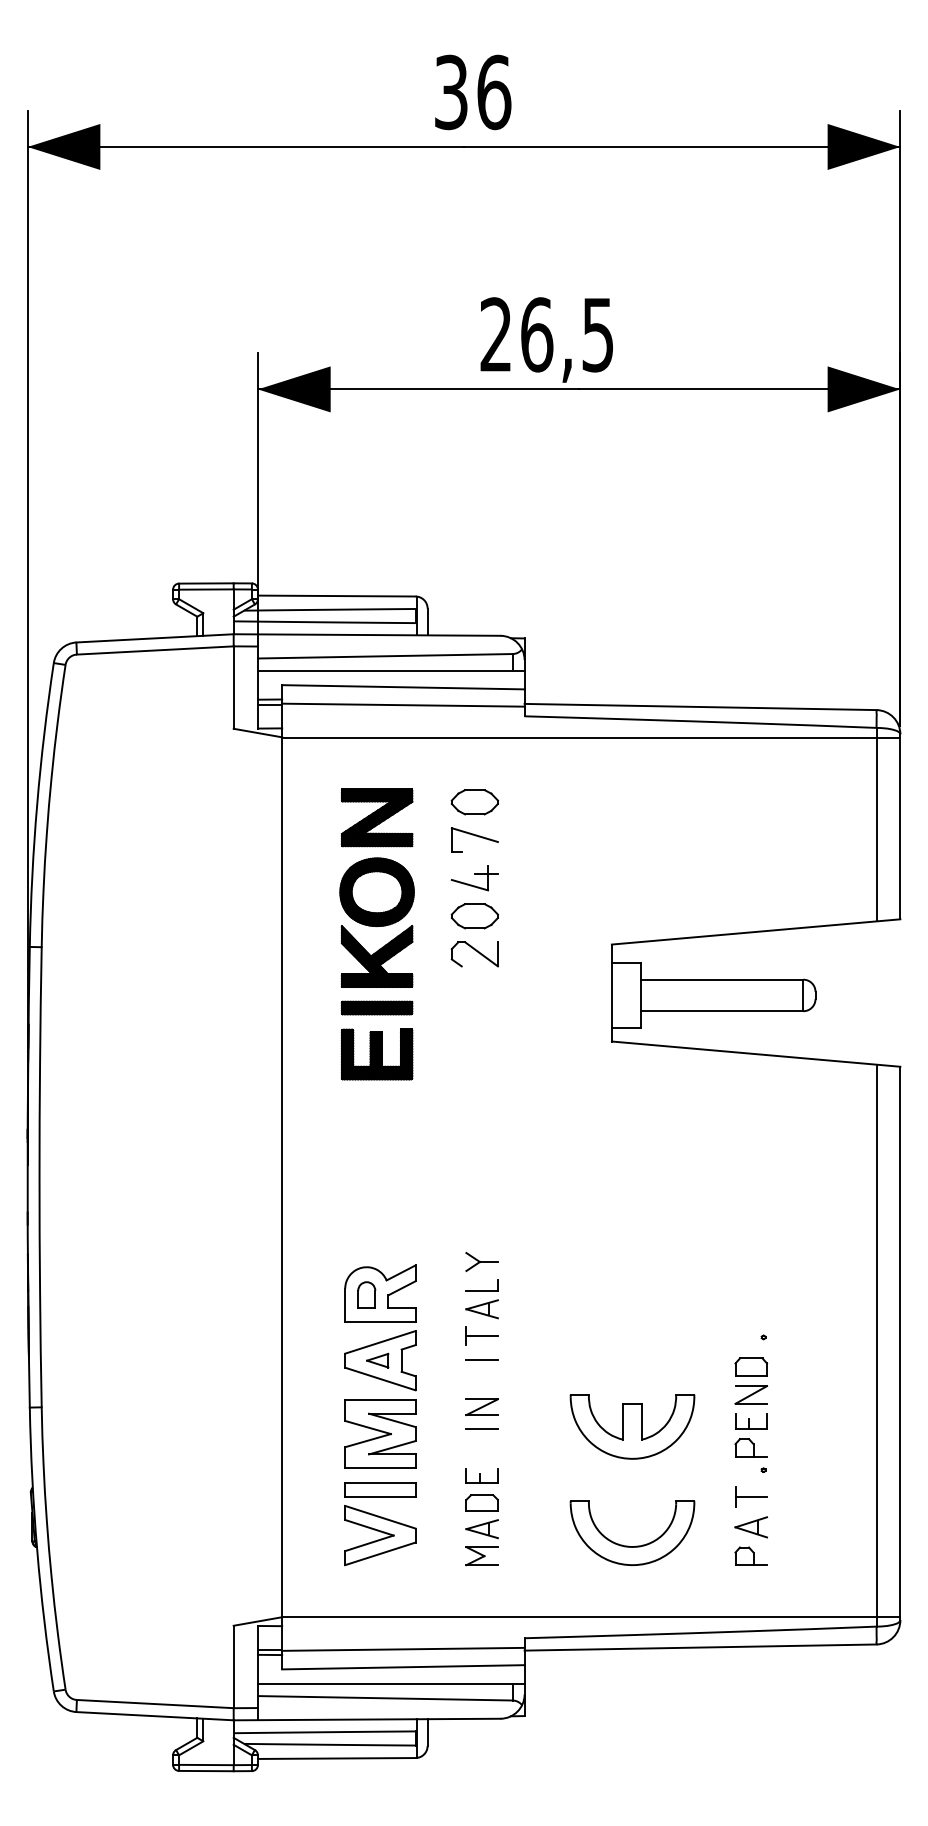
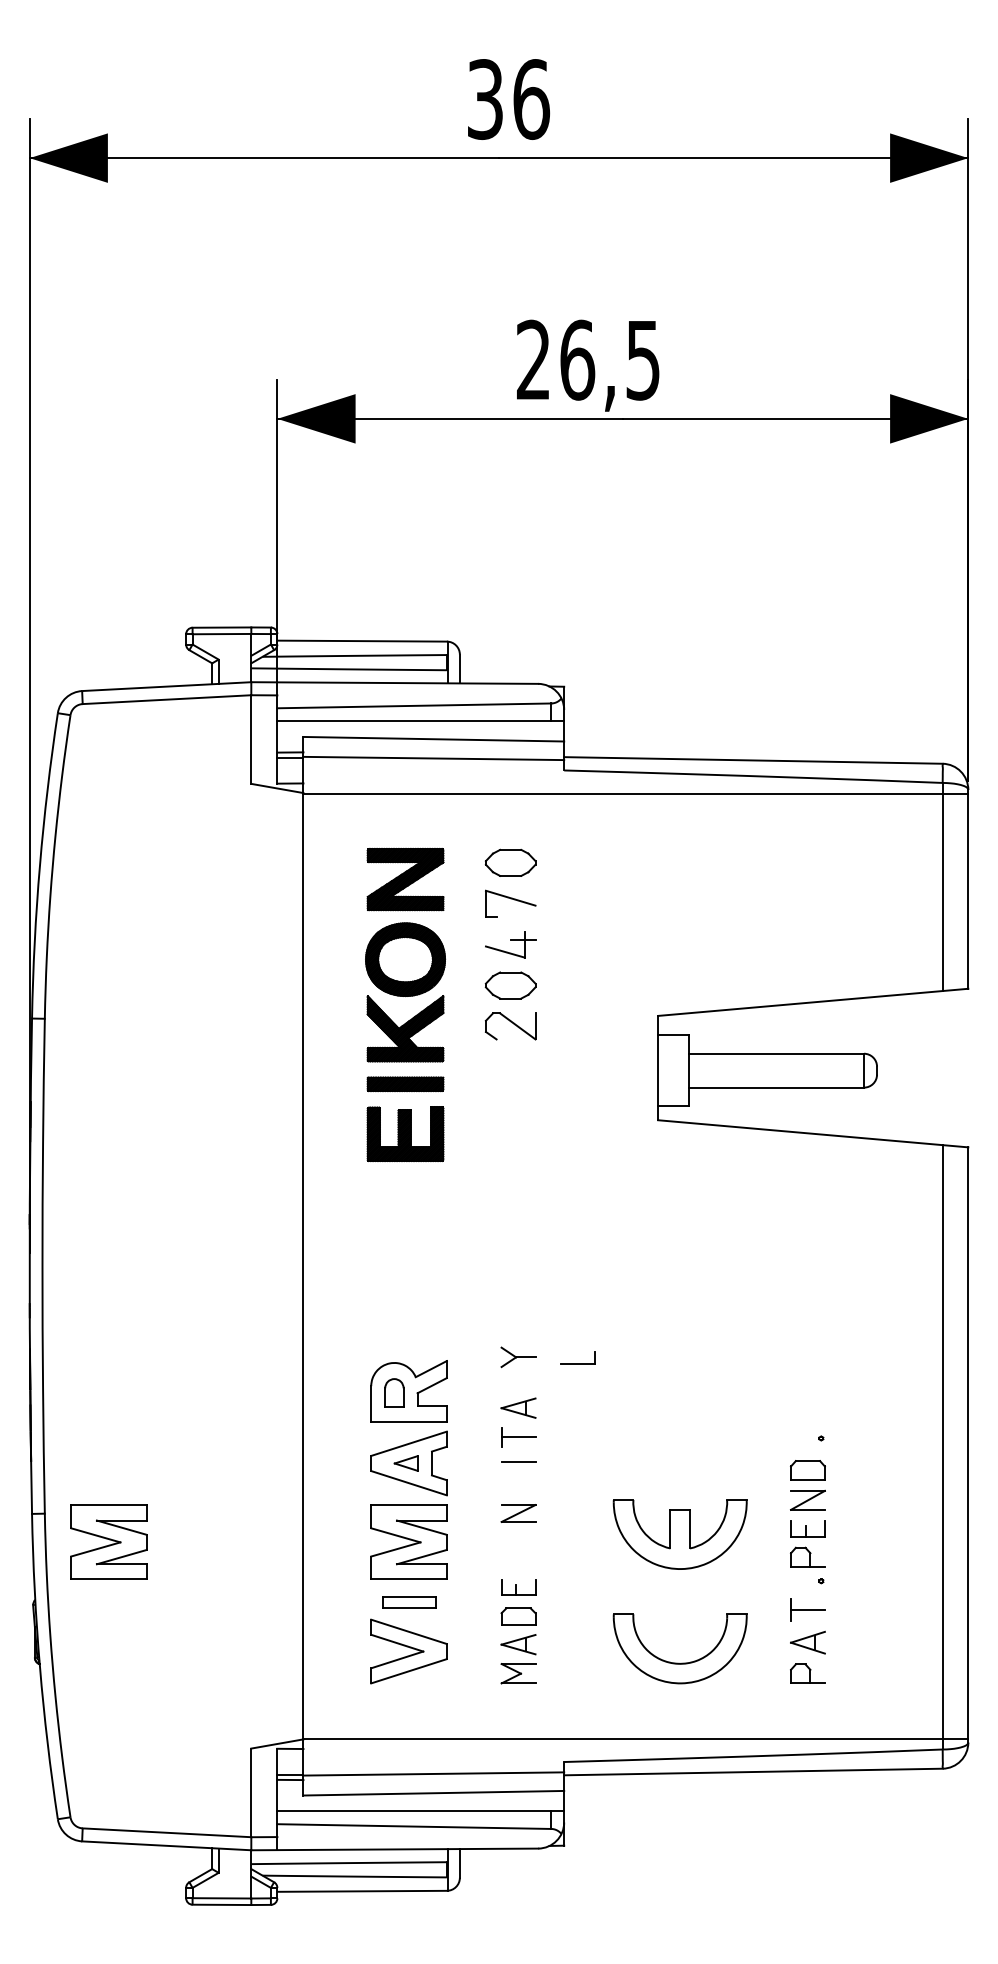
part: (481, 1285) -> (576, 1357), moved
line: (481, 1429) -> (517, 1537), removed
part: (101, 1433) -> (109, 1541), added
part: (380, 1489) -> (409, 1602), size x0.7

